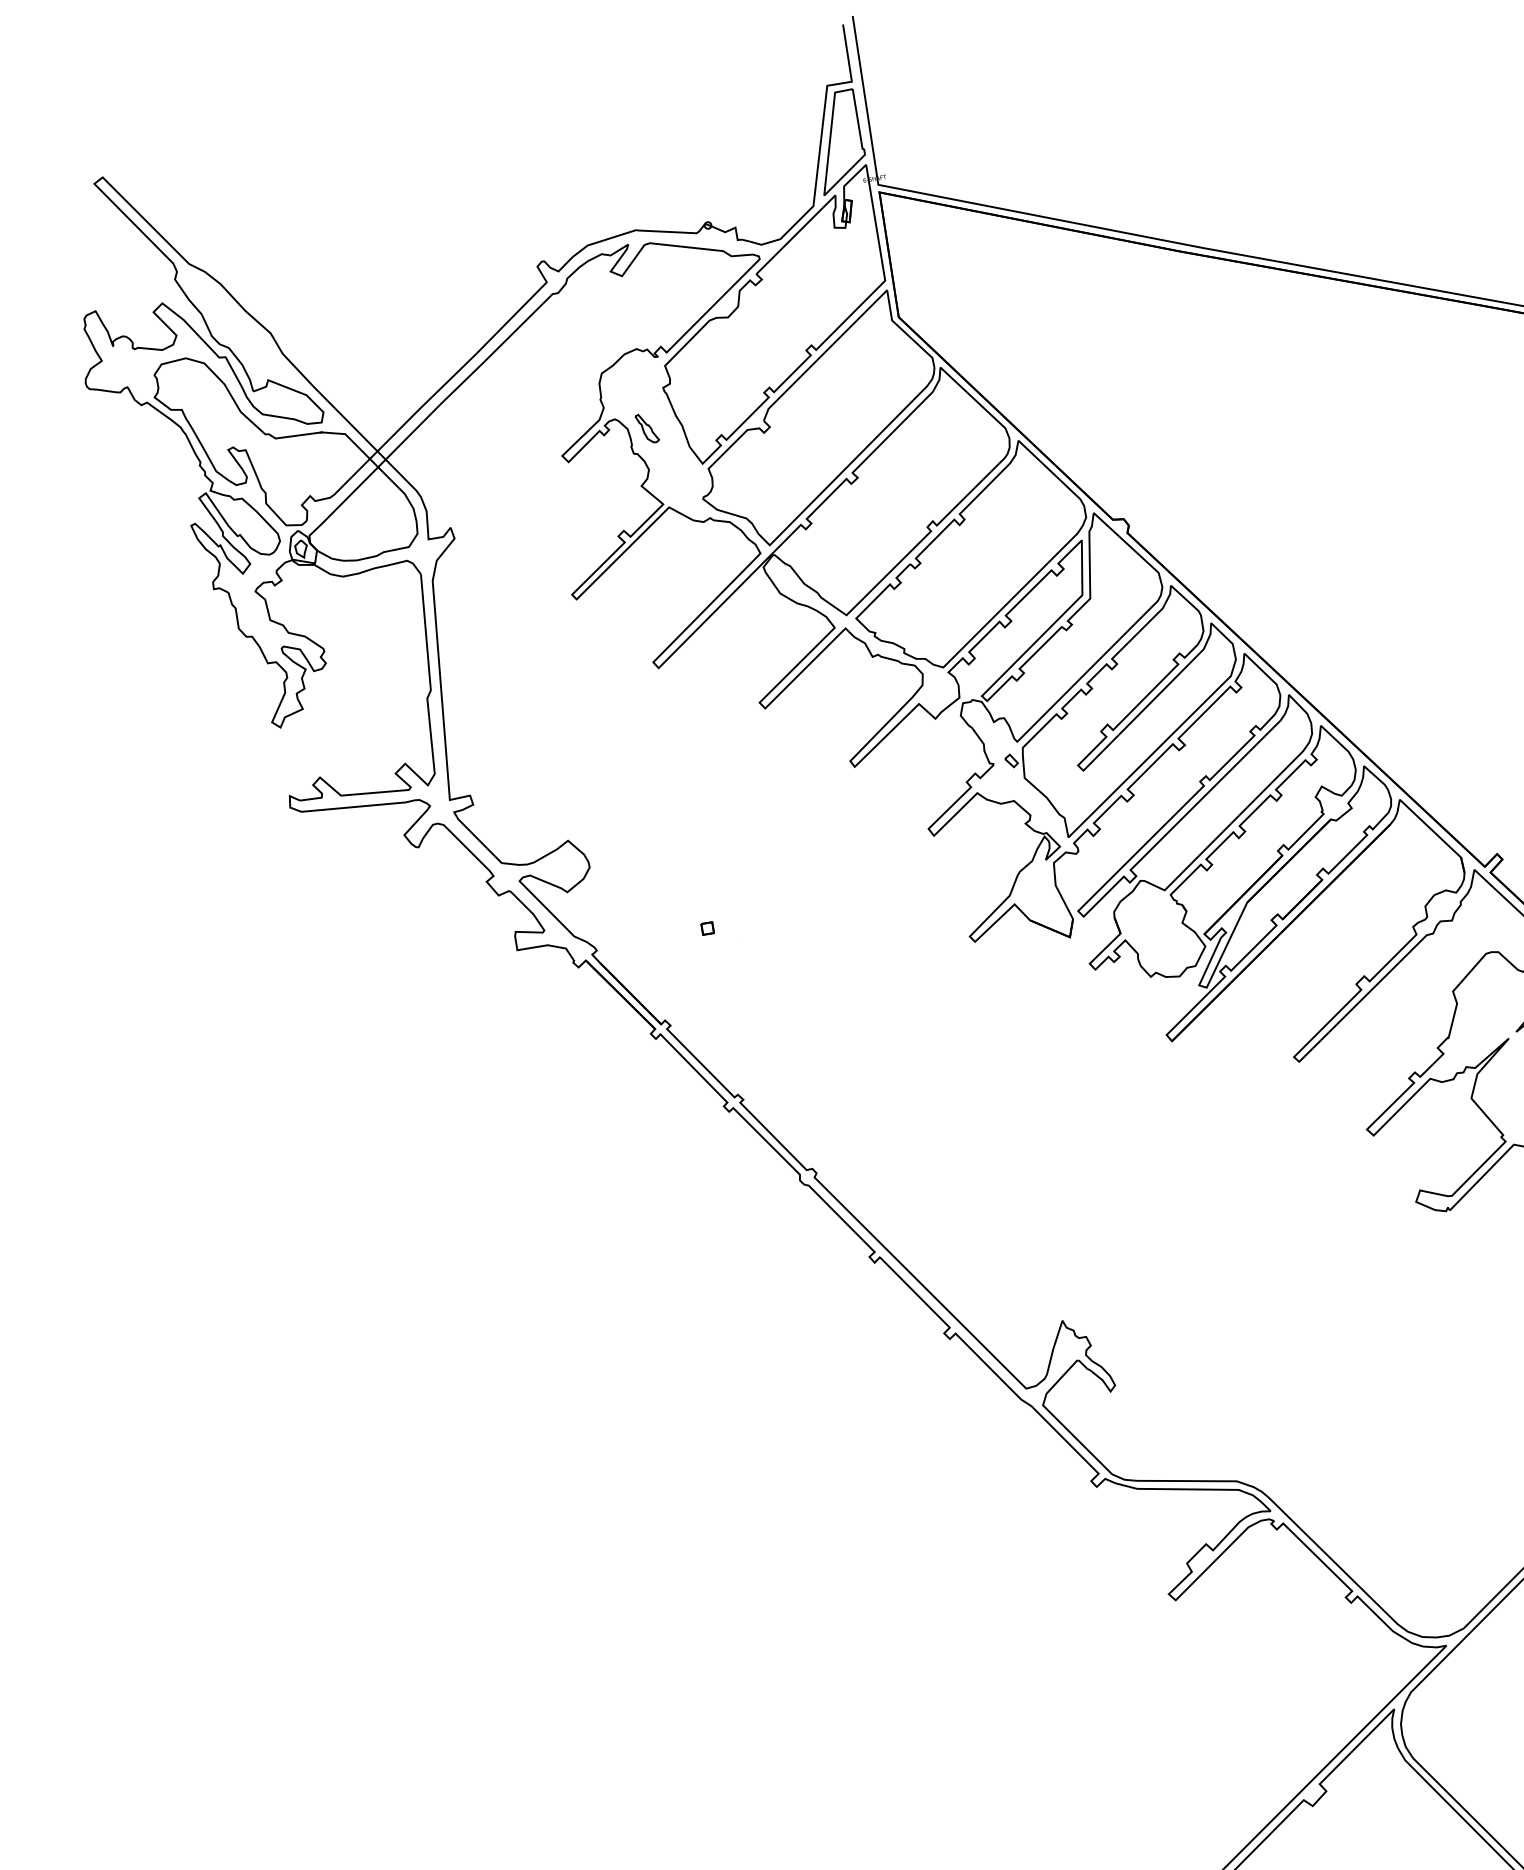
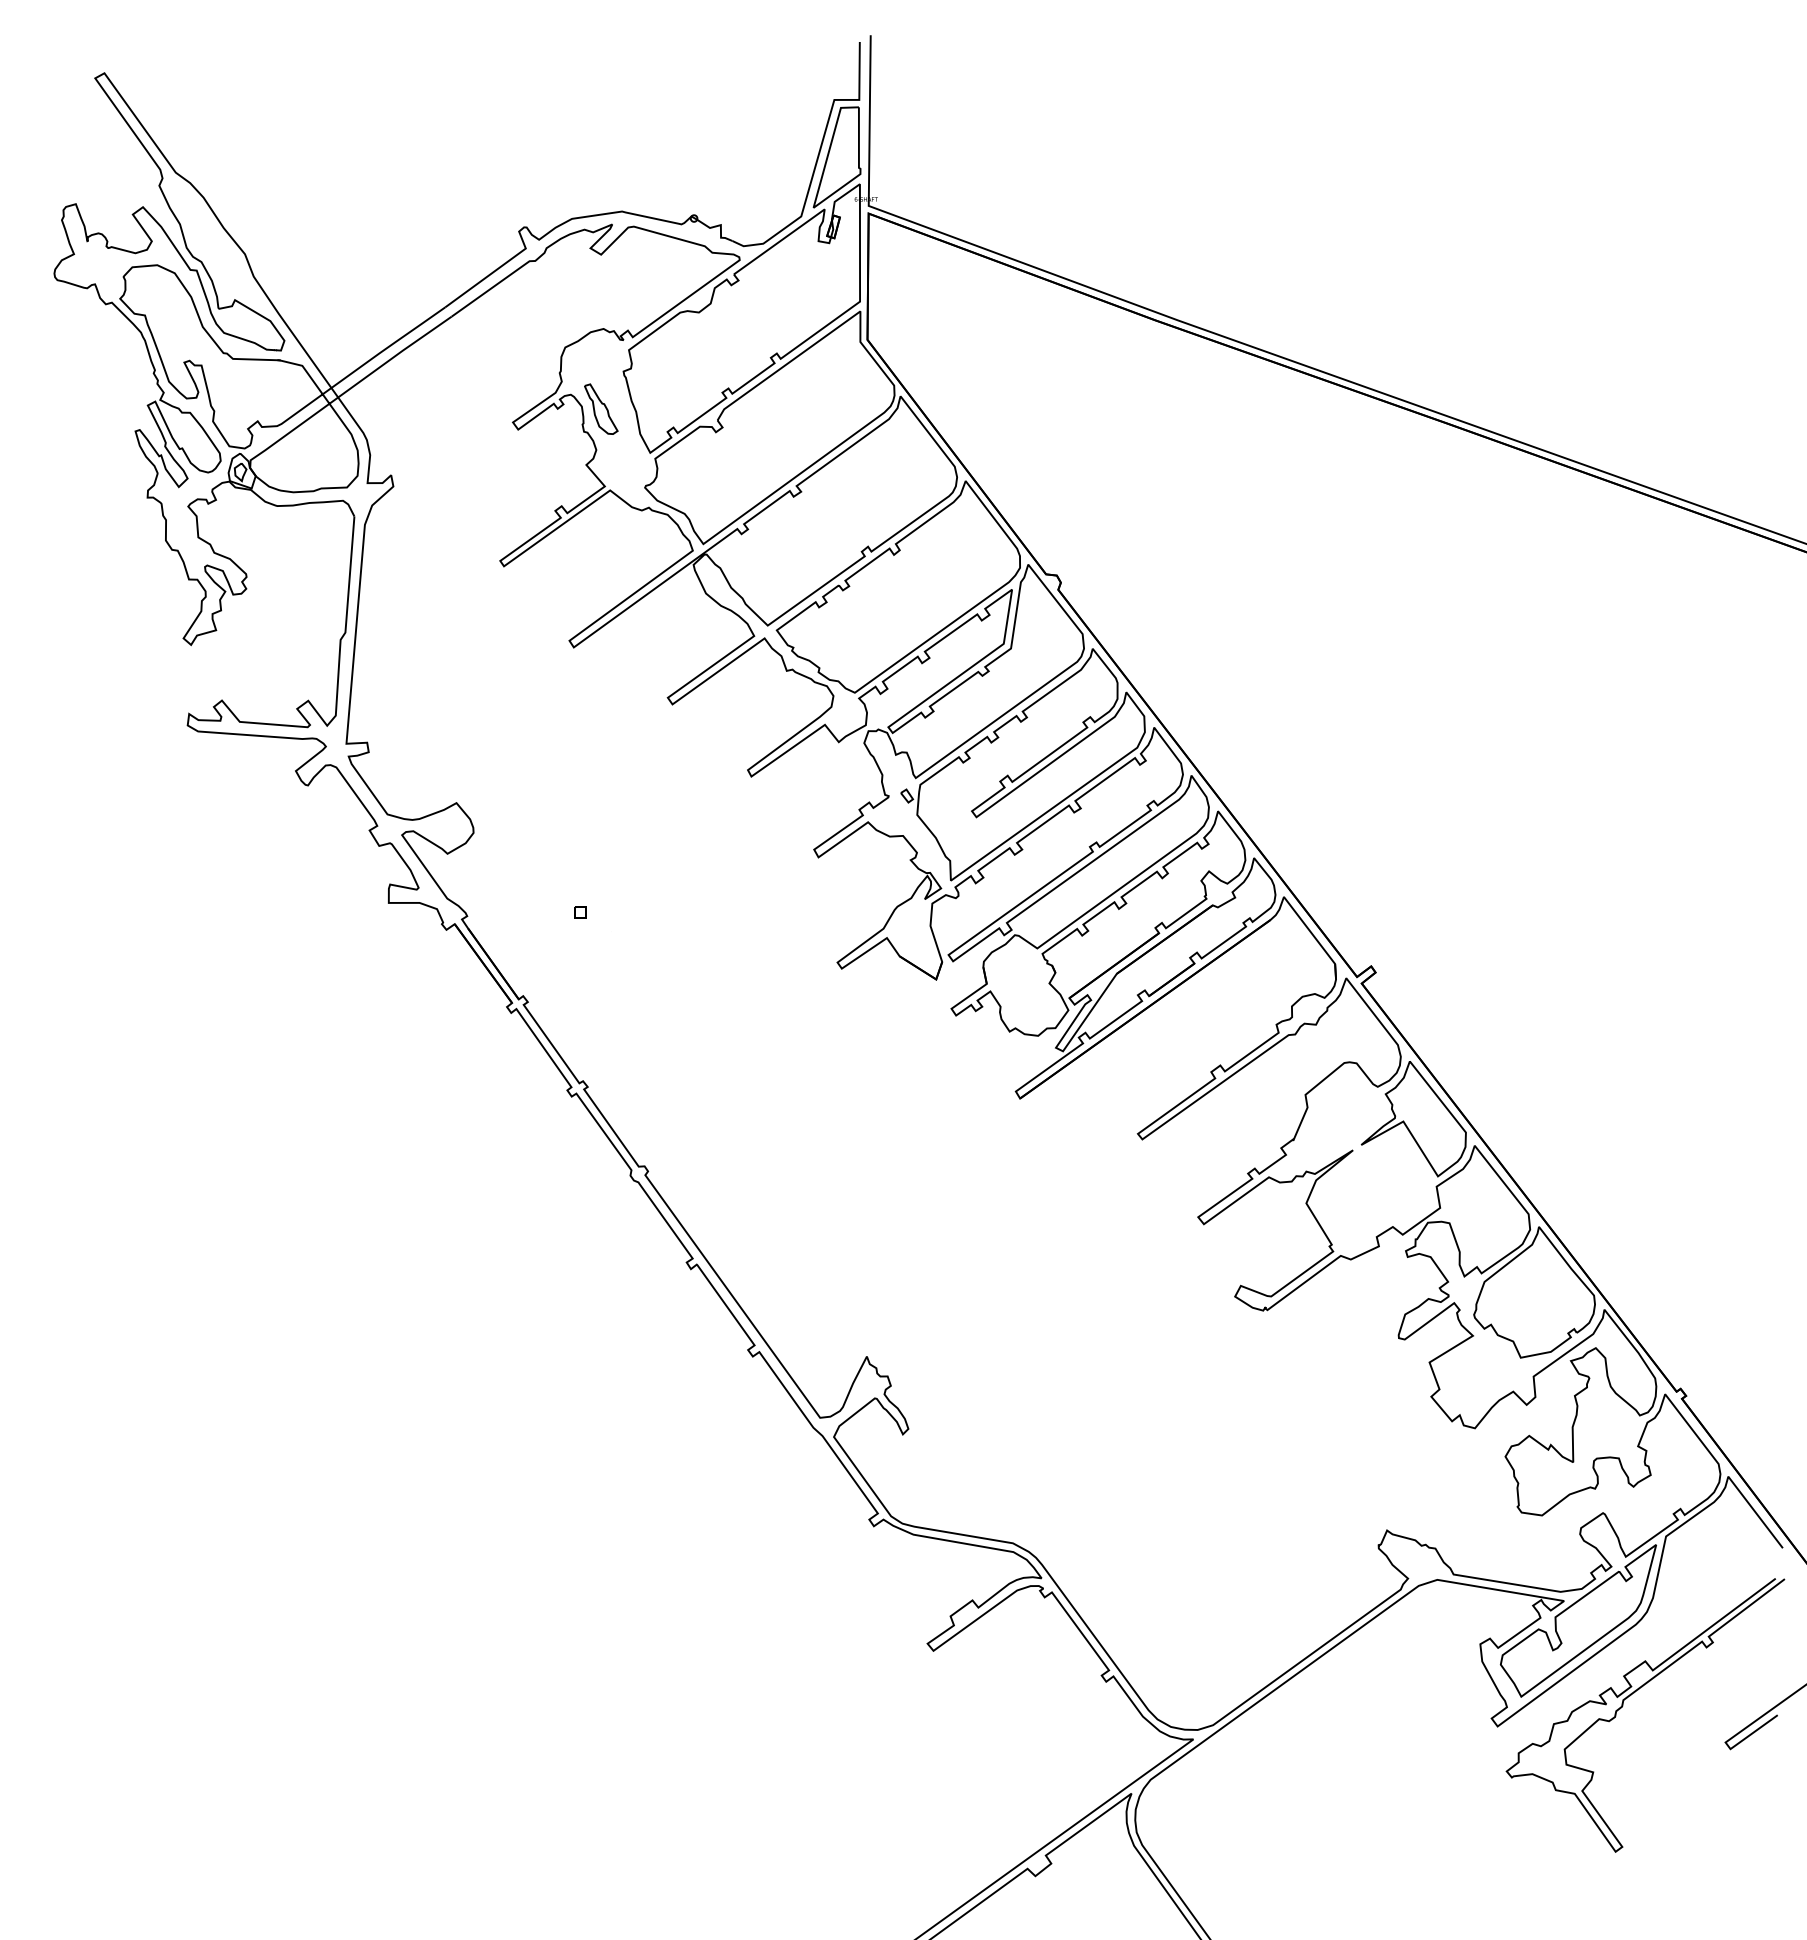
part: (647, 427) -> (601, 408), size x1.67

